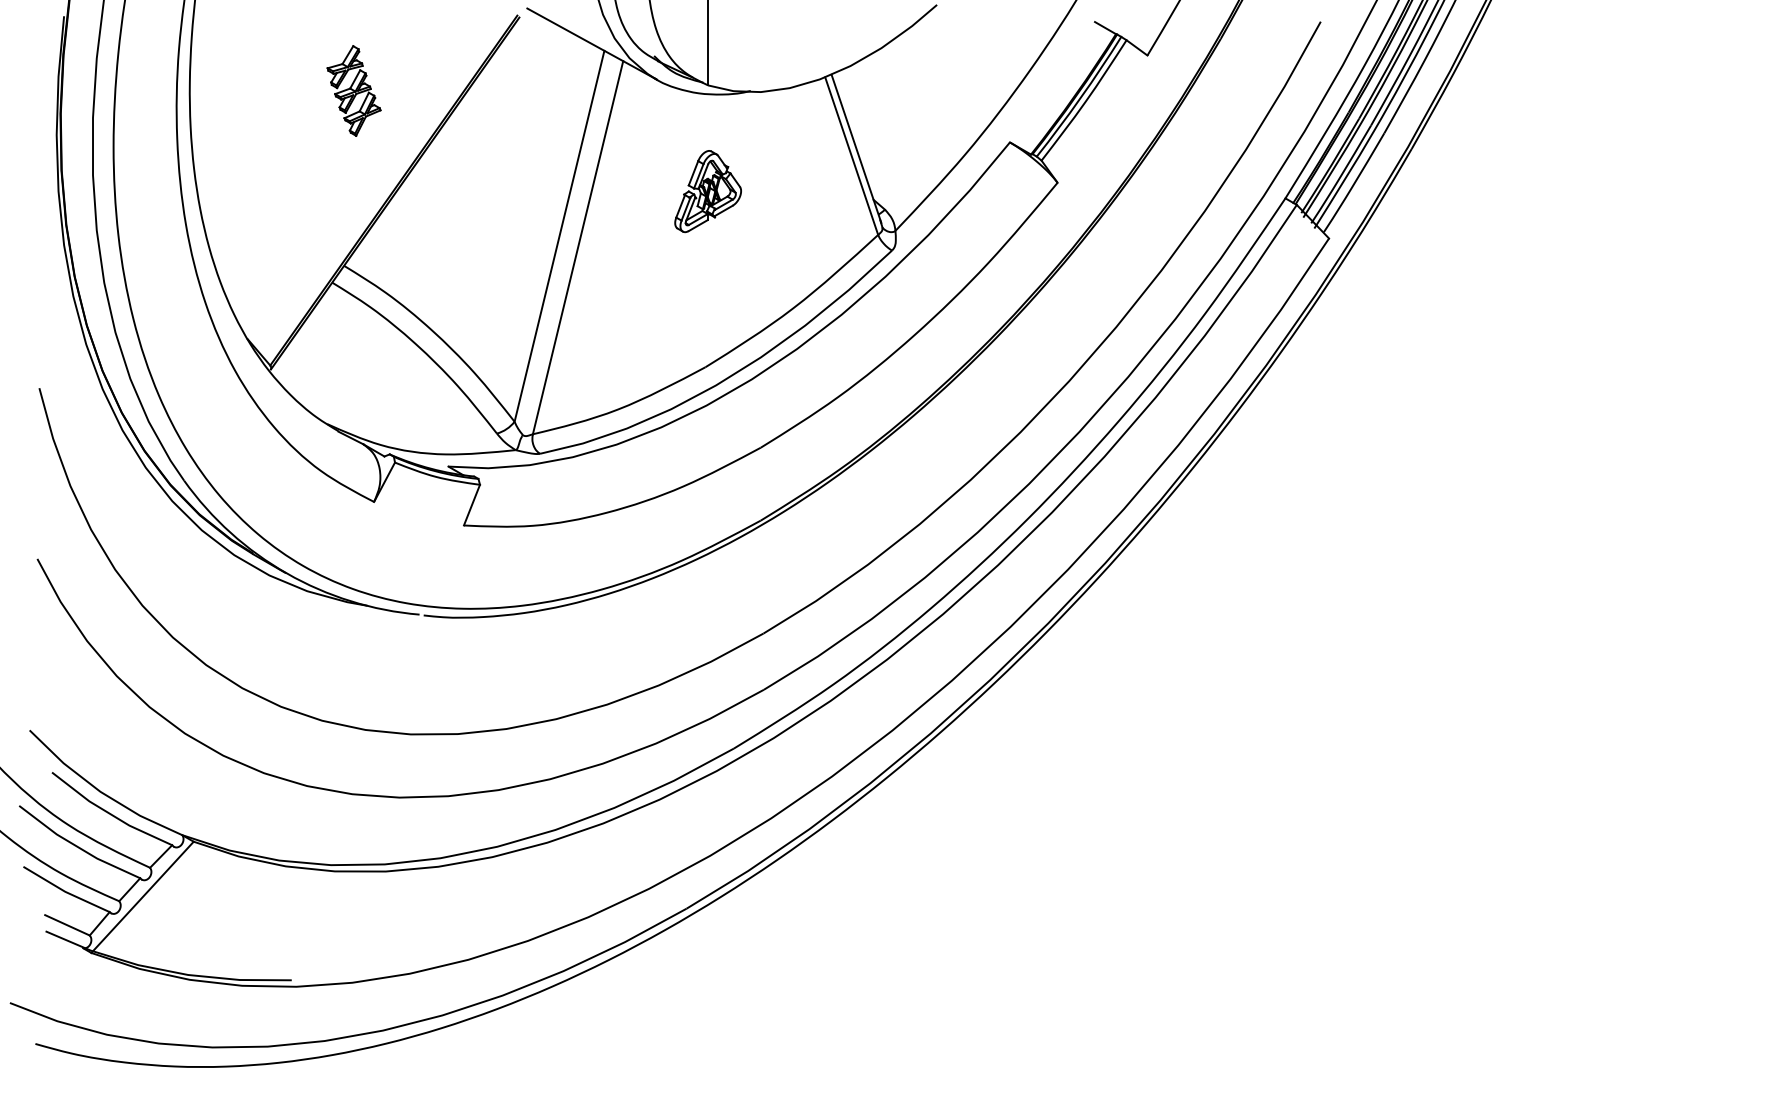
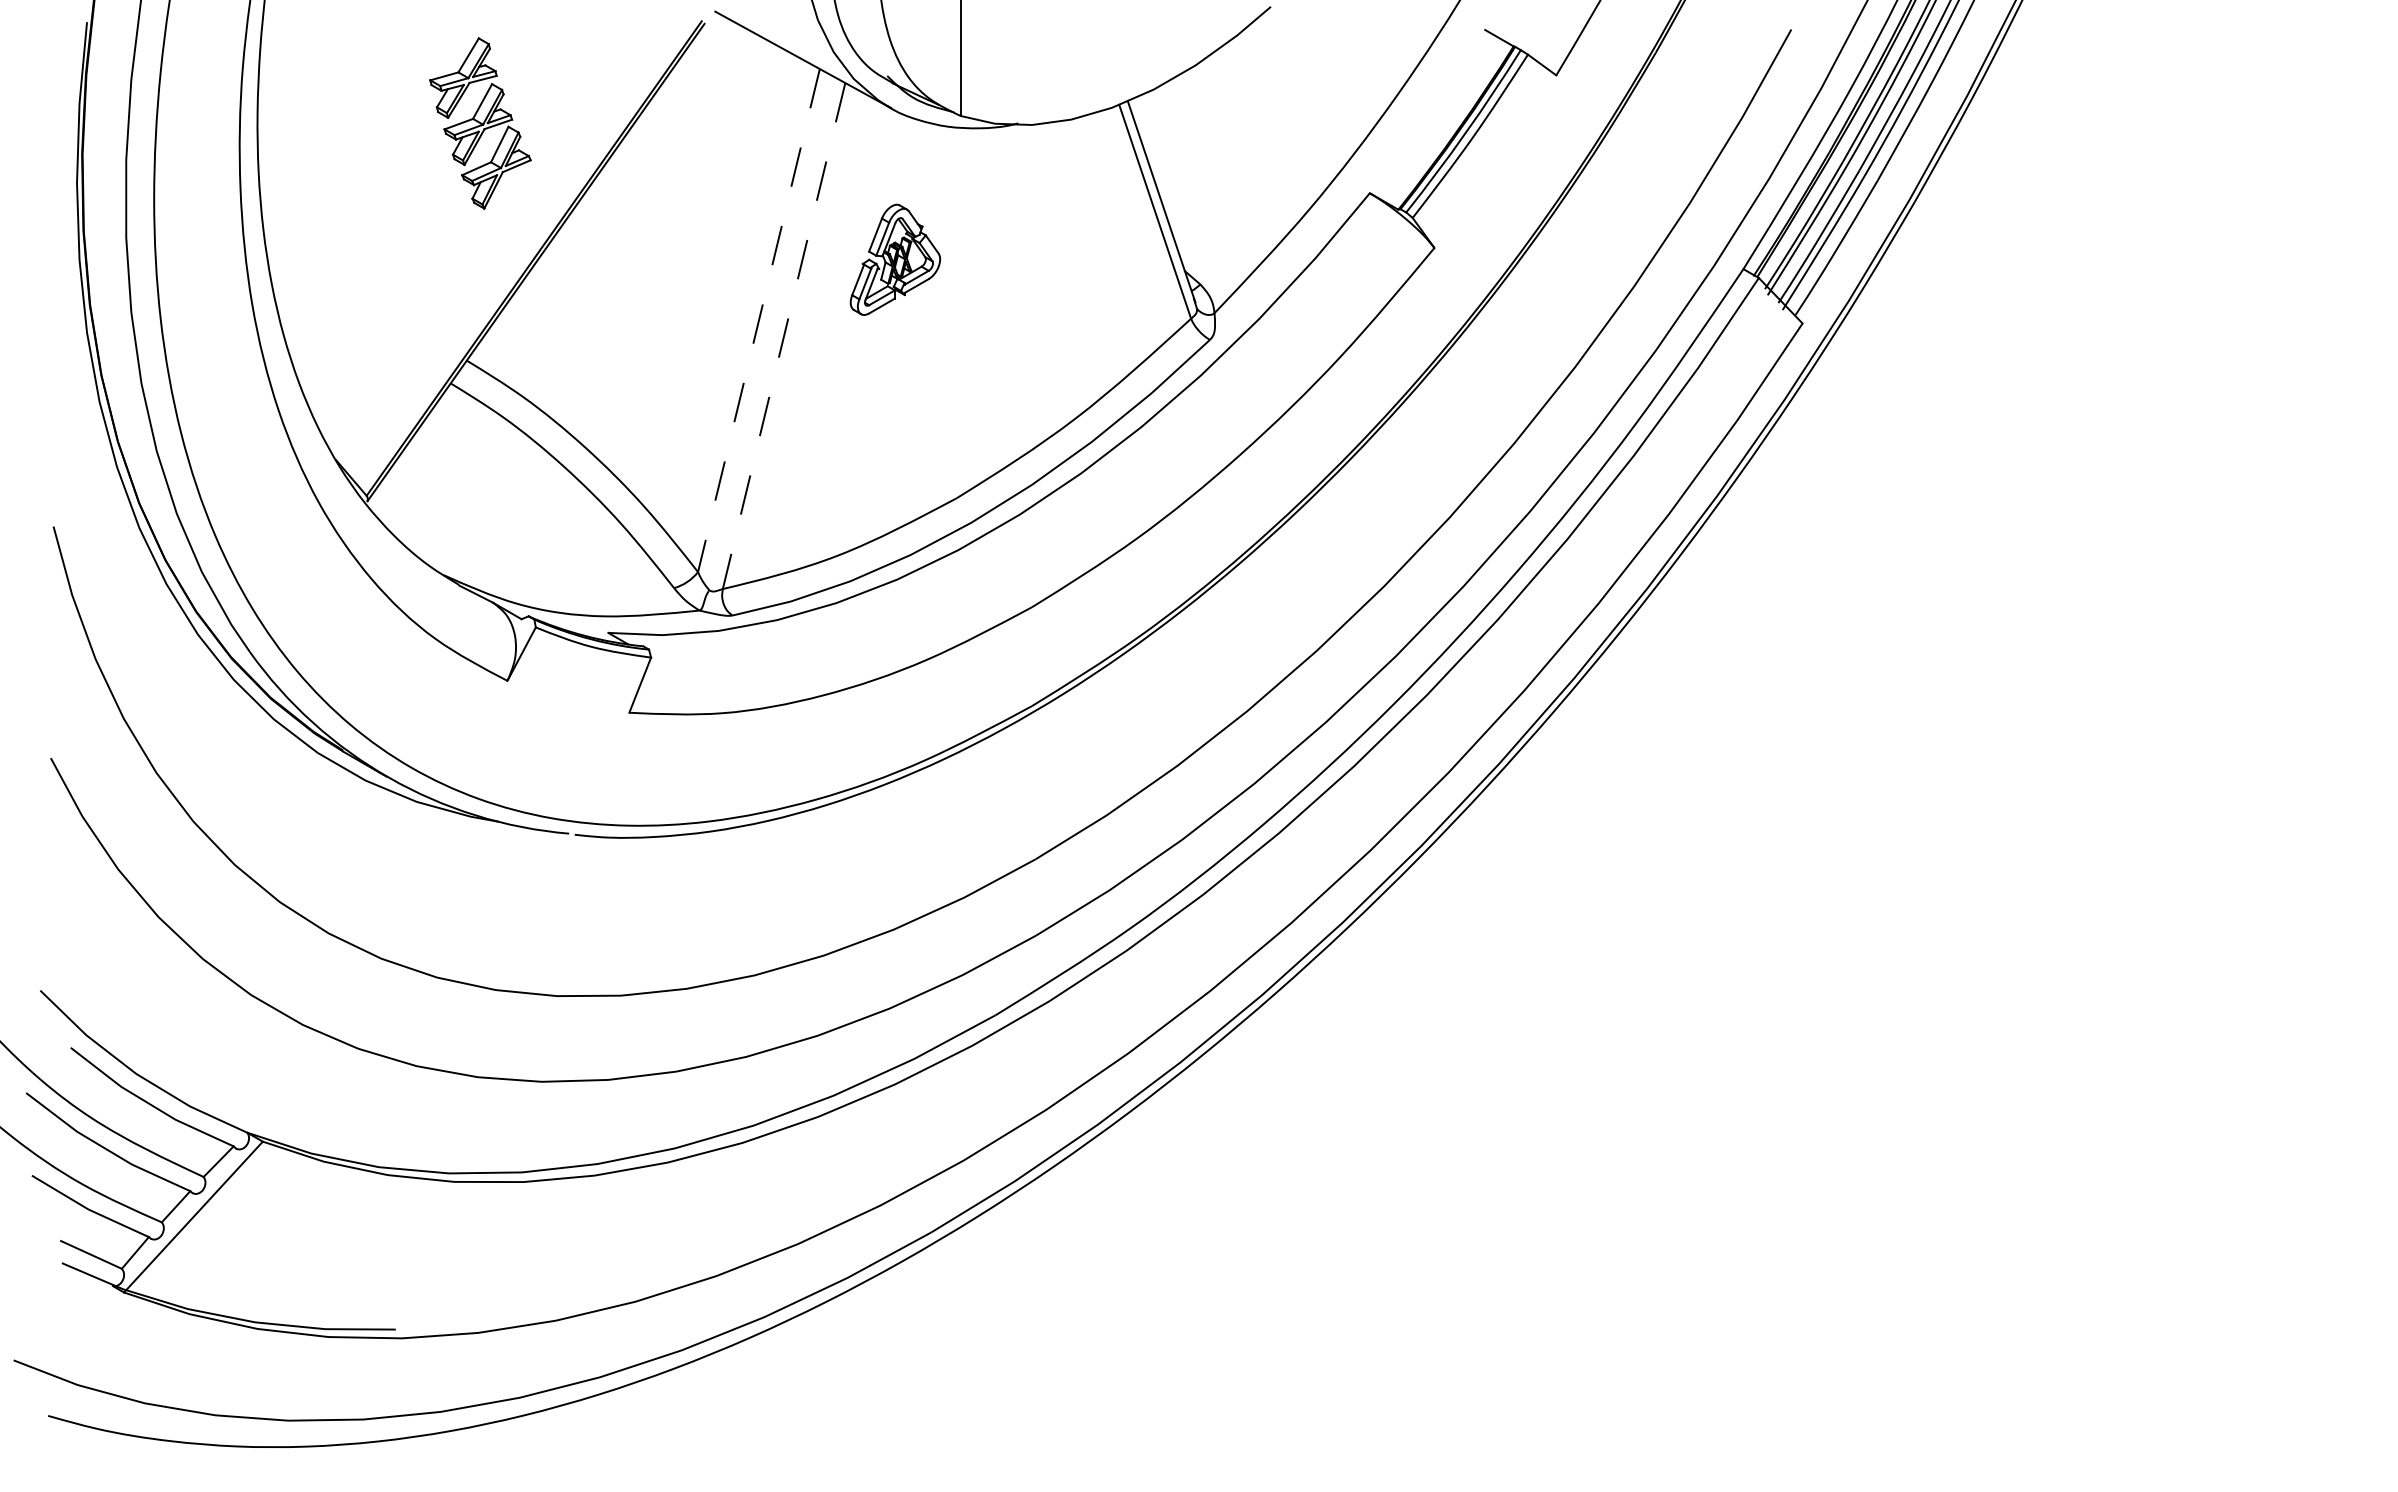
part: (353, 90) -> (479, 122), size x1.4
part: (707, 191) -> (894, 259), moved
line: (559, 236) -> (758, 320), solid -> dashed
line: (578, 247) -> (784, 335), solid -> dashed

